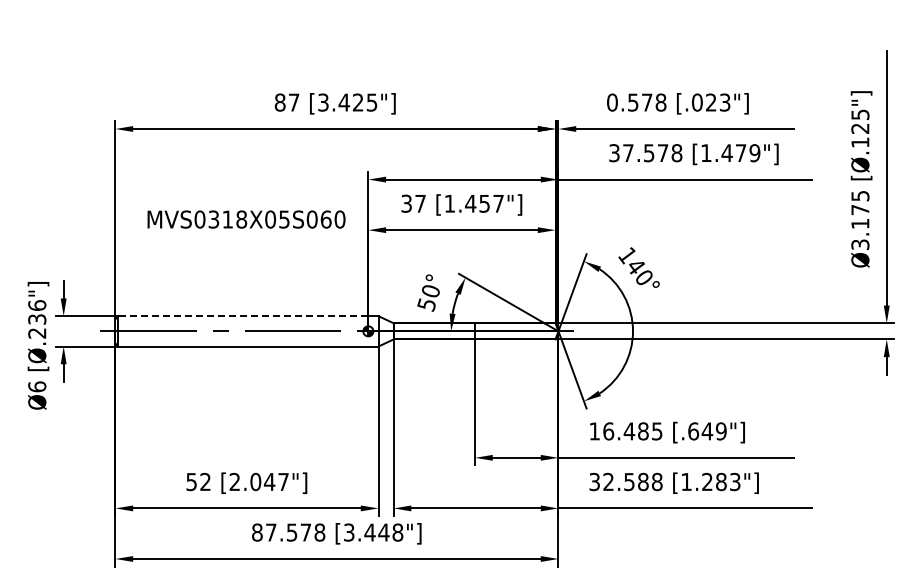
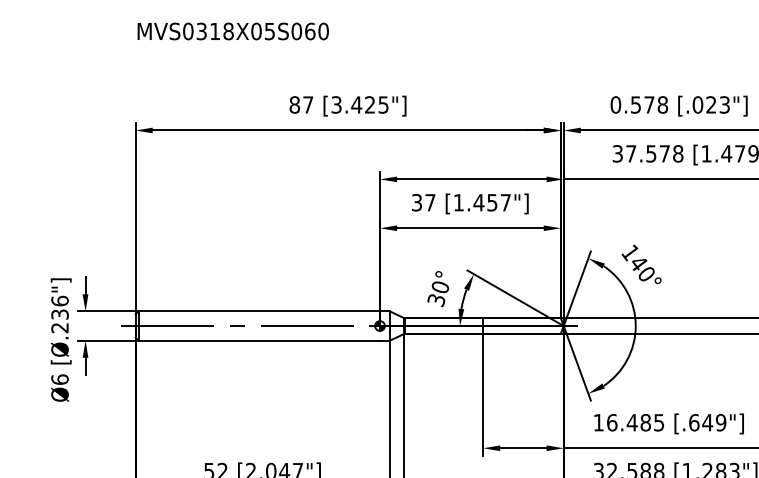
text: (246, 219) -> (233, 31), moved
text: (426, 303) -> (436, 299), 50° -> 30°
line: (243, 316) -> (259, 311), dashed -> solid

